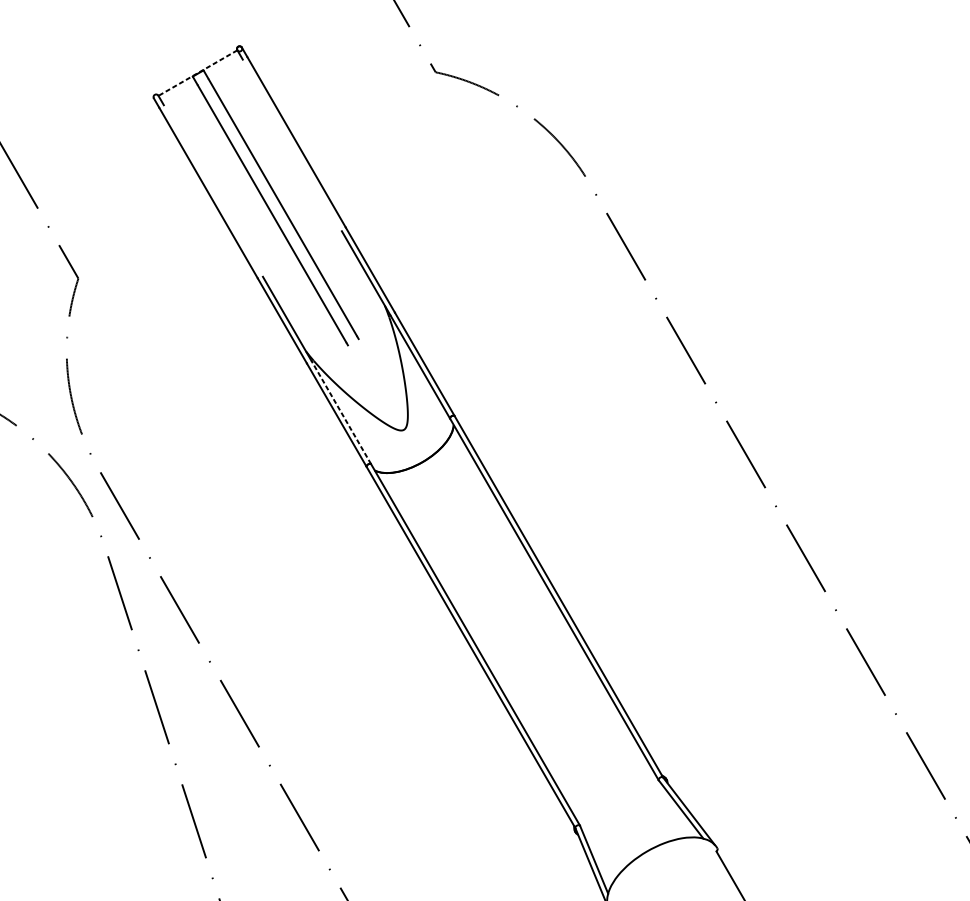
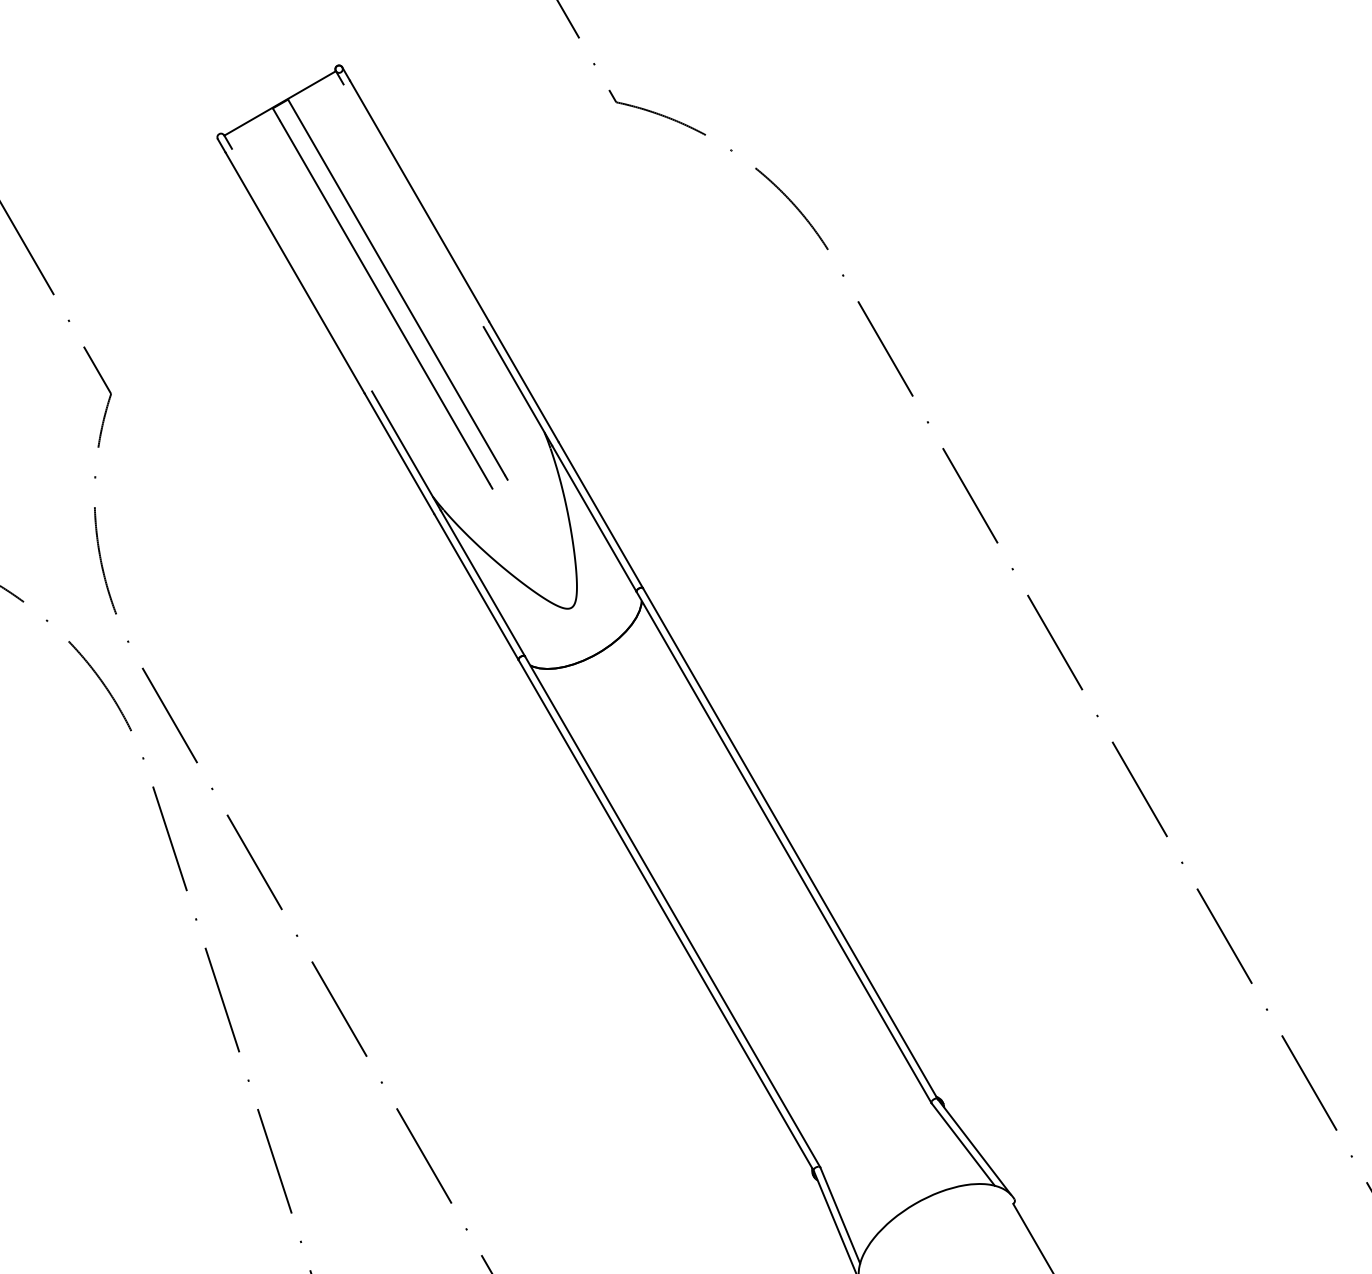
line: (197, 73) -> (279, 103), dashed -> solid
line: (341, 411) -> (482, 582), dashed -> solid

